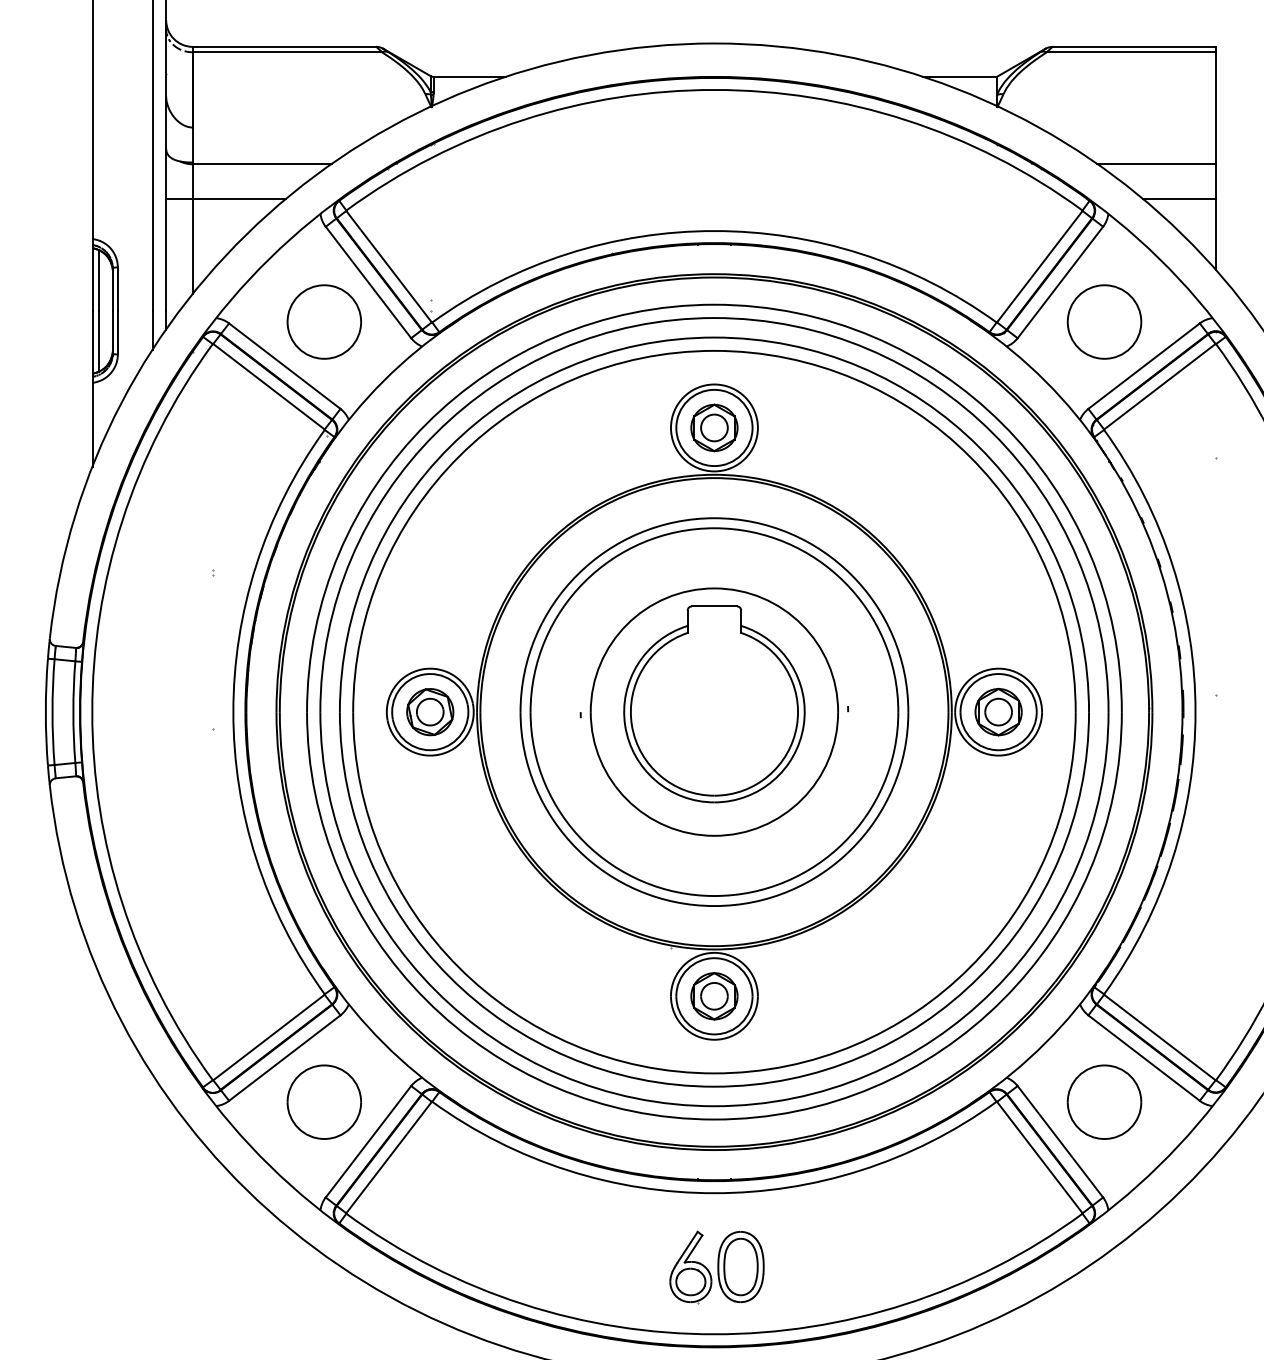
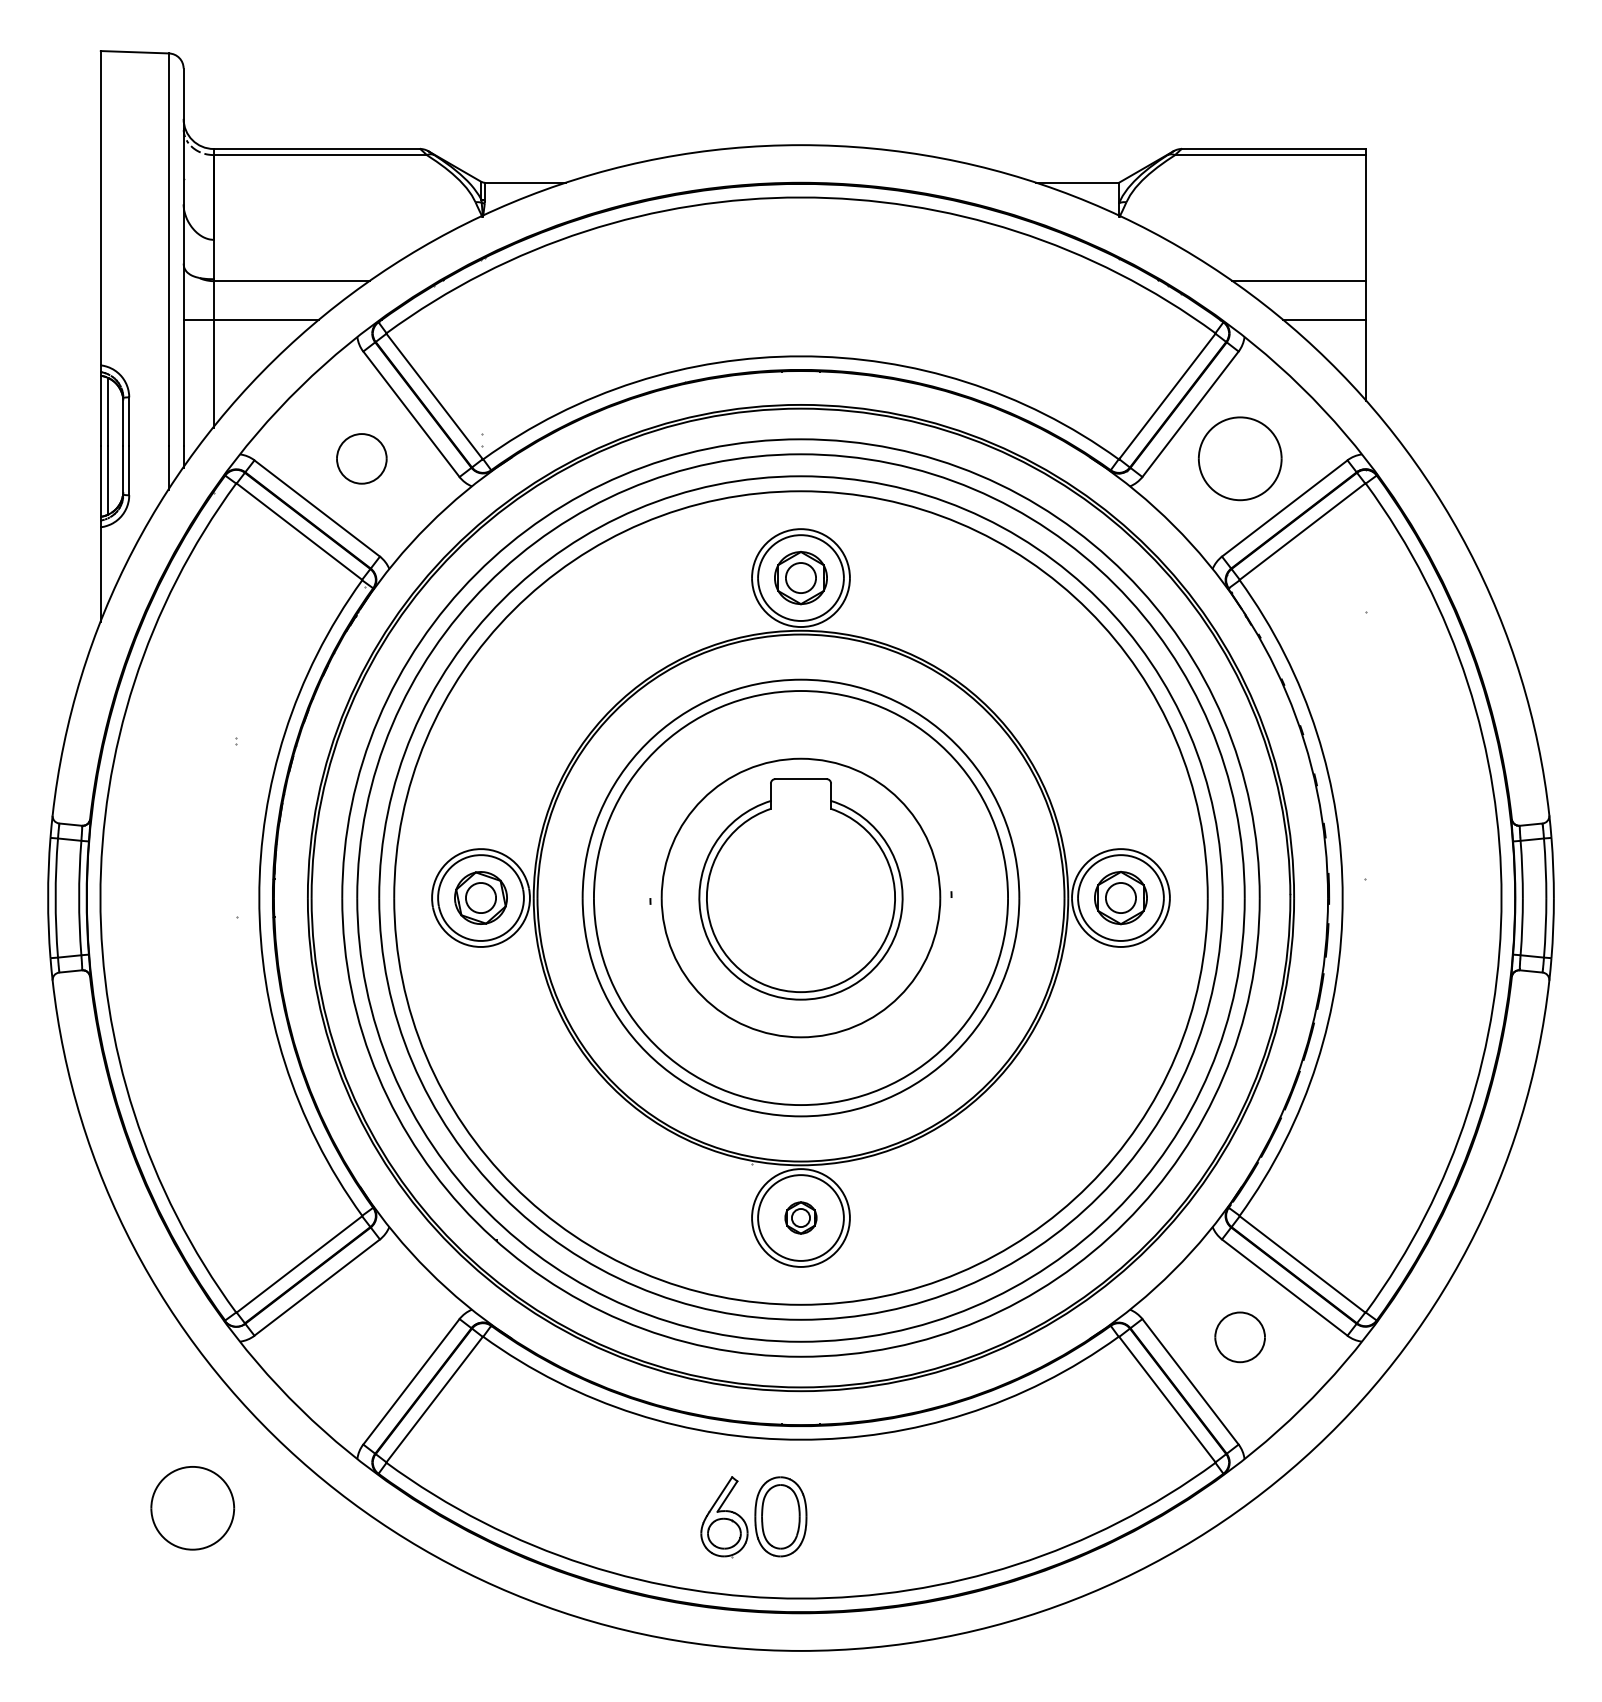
part: (324, 321) -> (361, 458), size x0.6
part: (714, 995) -> (800, 1217), size x0.6
part: (324, 1102) -> (192, 1508), moved
part: (1103, 1102) -> (1239, 1337), size x0.6
part: (716, 1267) -> (753, 1517), moved

